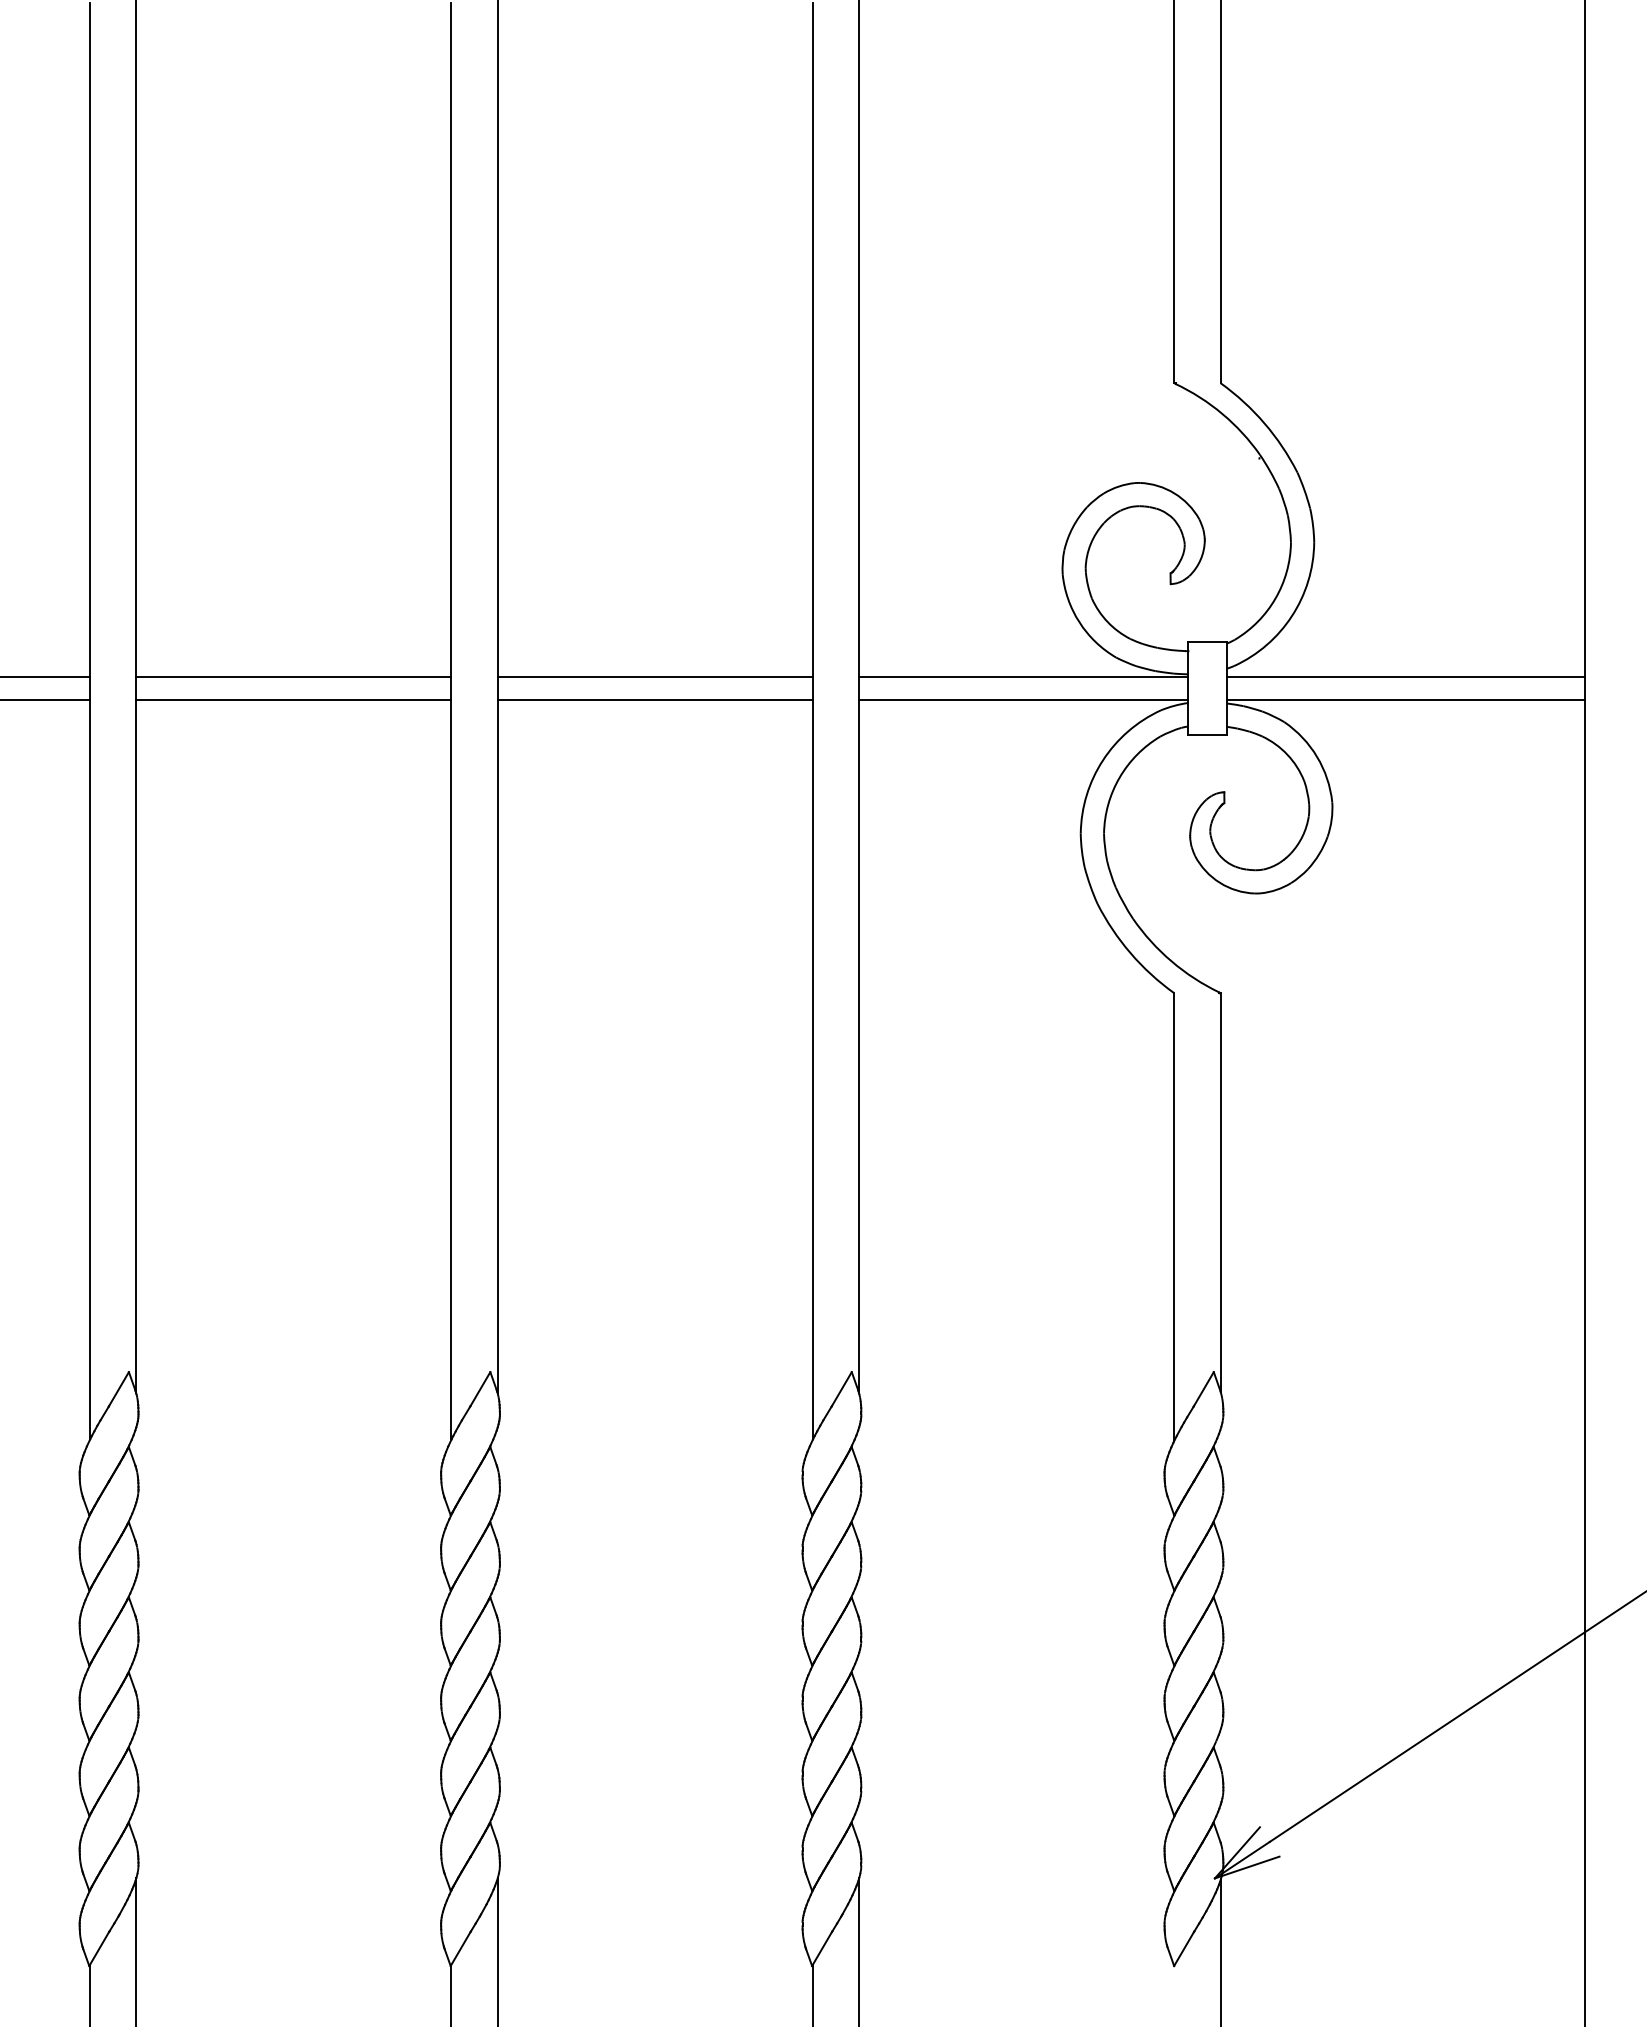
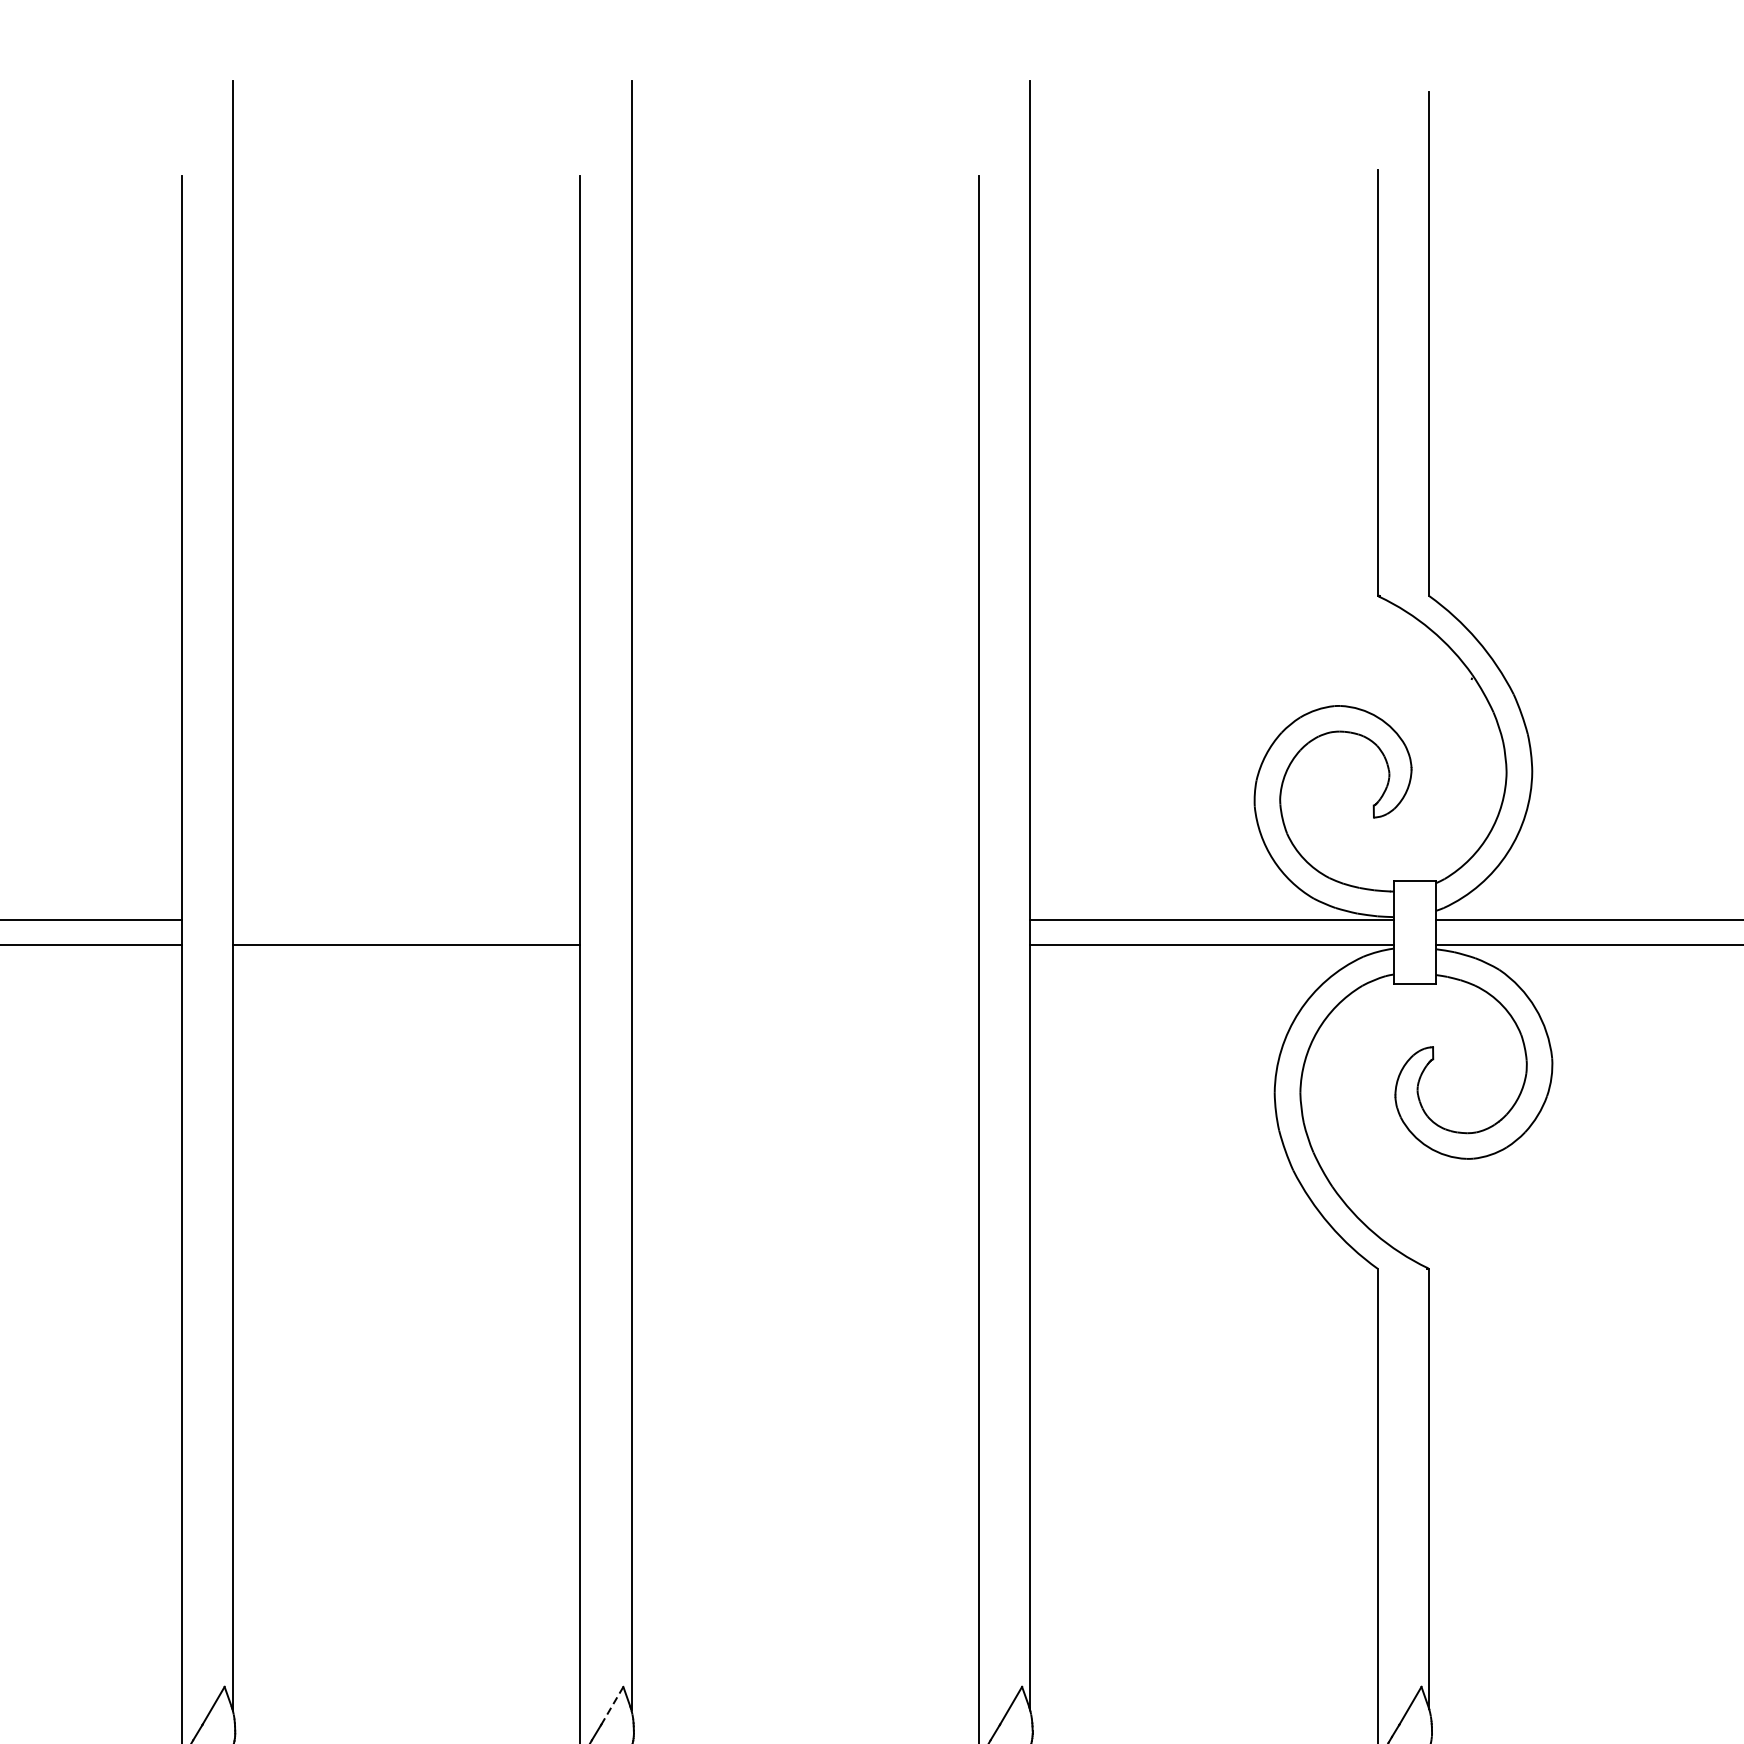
line: (293, 676) -> (406, 919), removed
line: (654, 676) -> (804, 919), removed
line: (654, 699) -> (804, 944), removed
line: (480, 1389) -> (612, 1706), solid -> dashed

